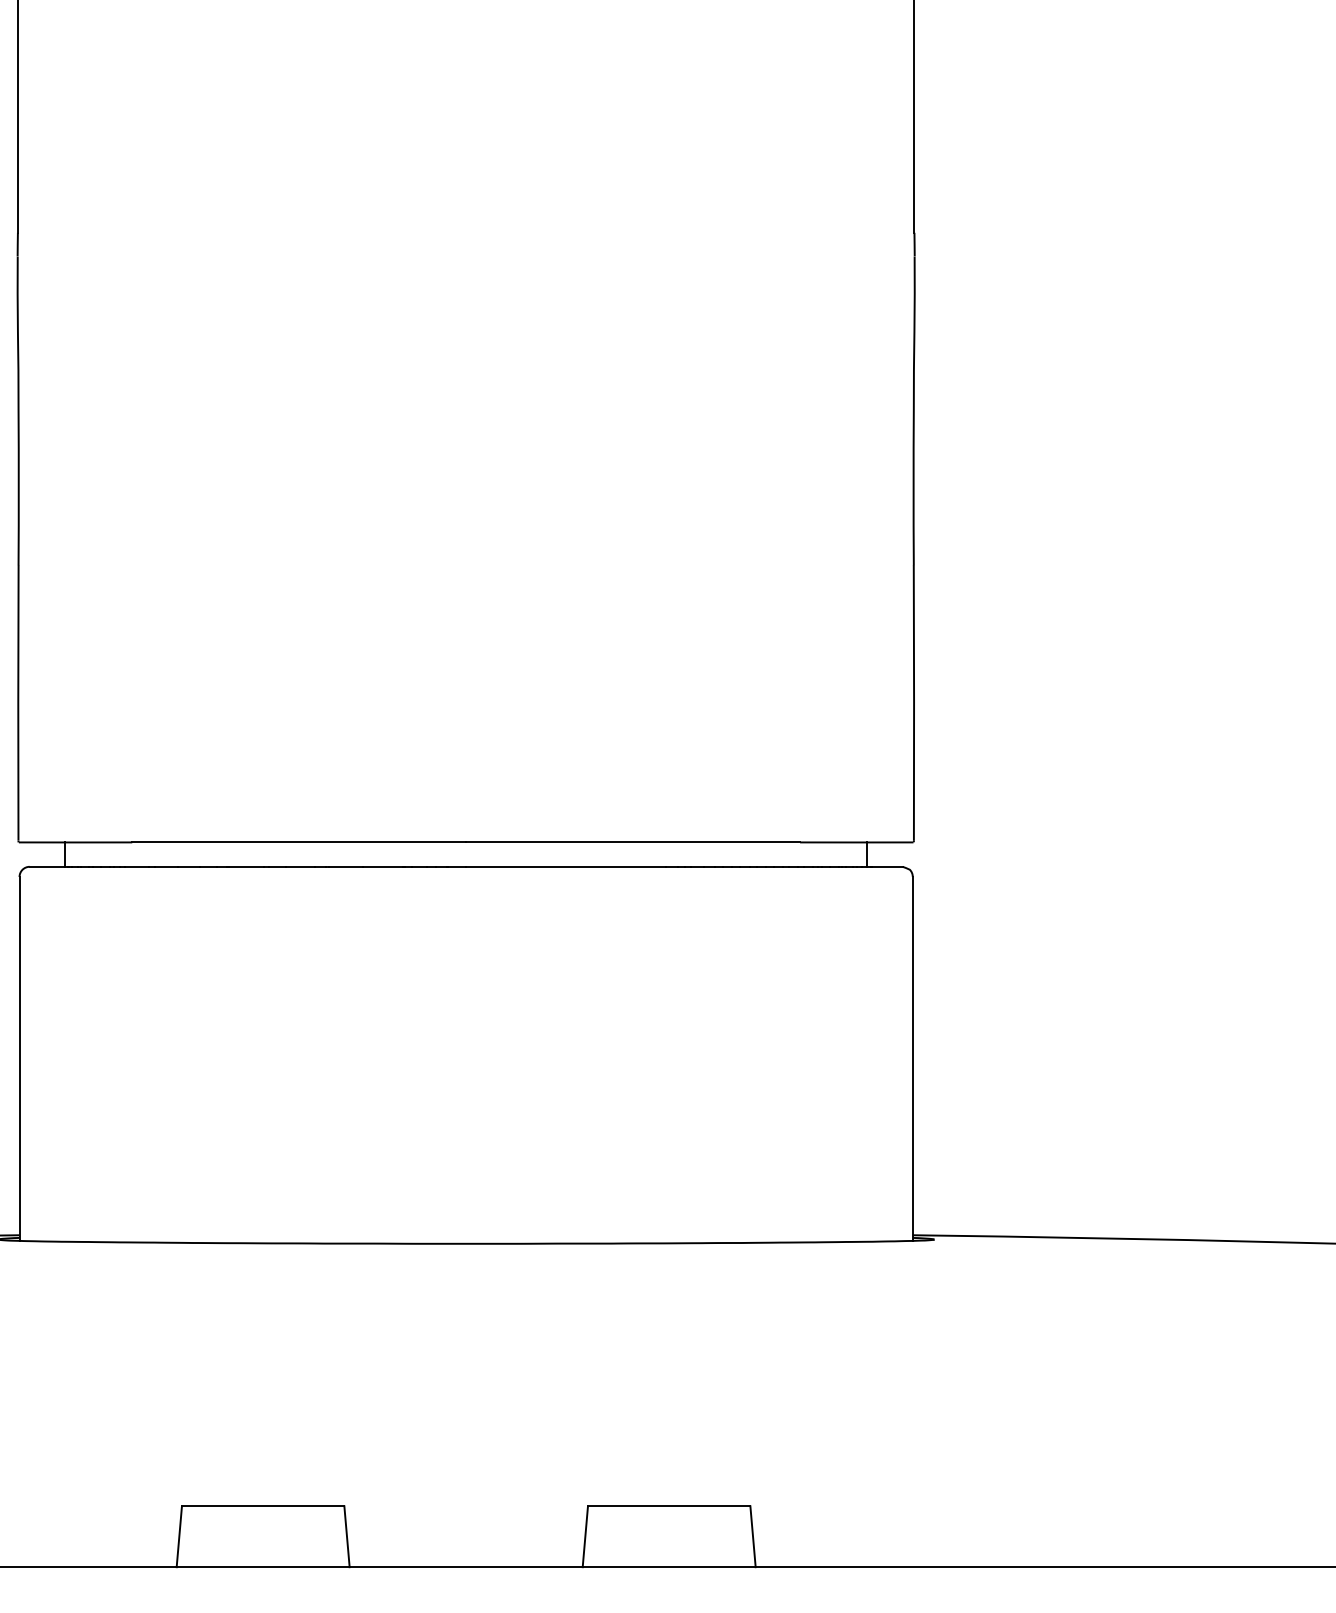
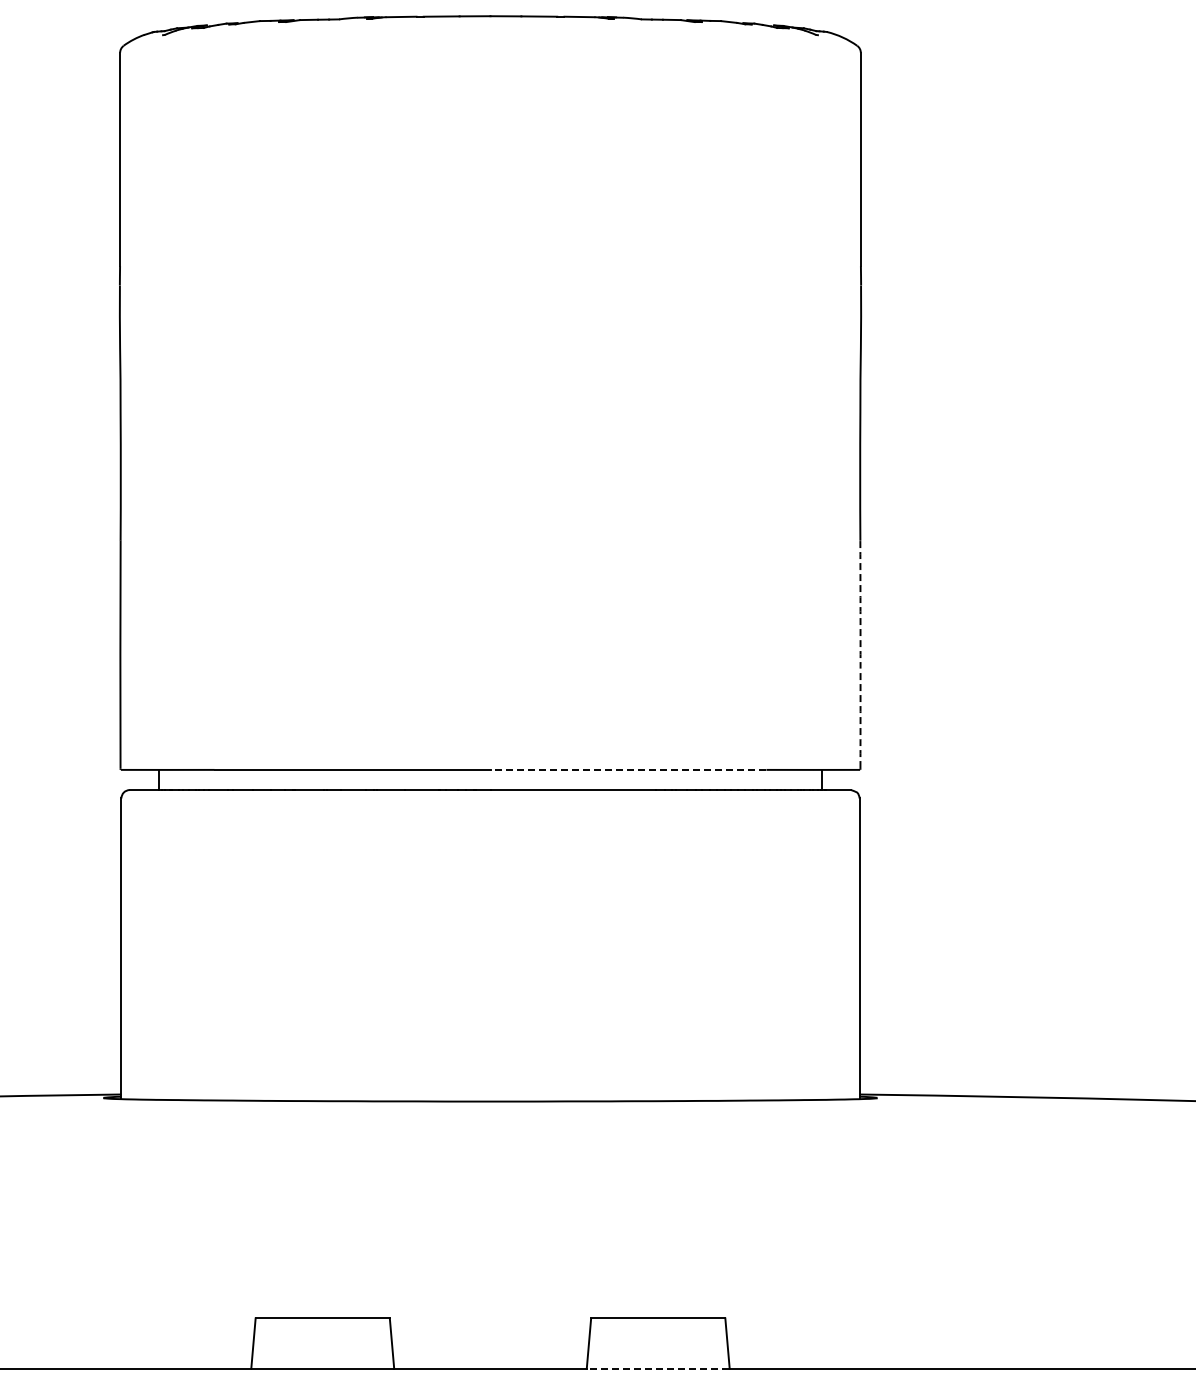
arc: (913, 702) -> (860, 654), solid -> dashed
line: (633, 841) -> (628, 769), solid -> dashed
line: (668, 1566) -> (657, 1368), solid -> dashed

